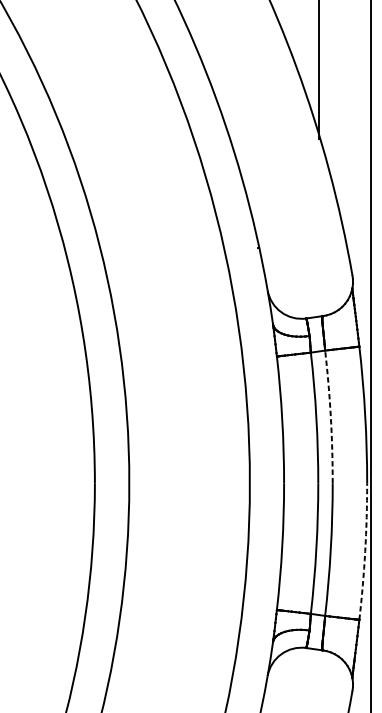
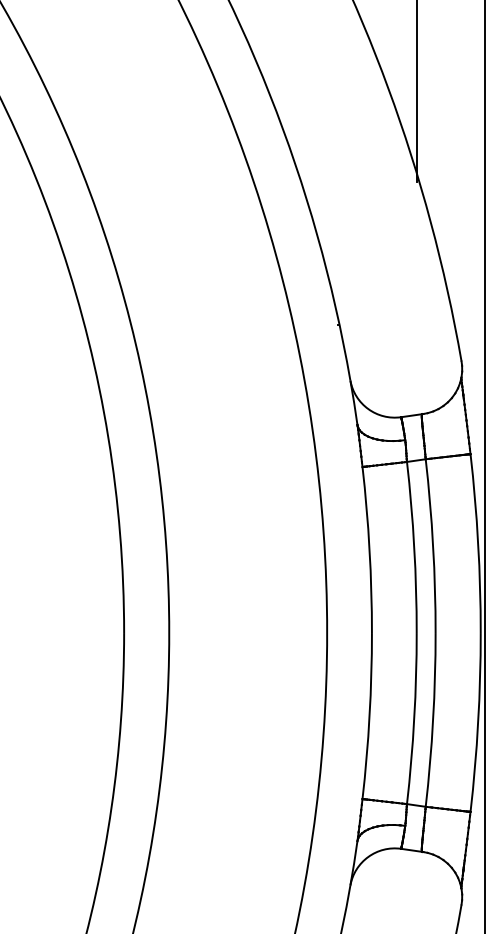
arc: (331, 417) -> (433, 546), dashed -> solid
arc: (365, 551) -> (478, 722), dashed -> solid

